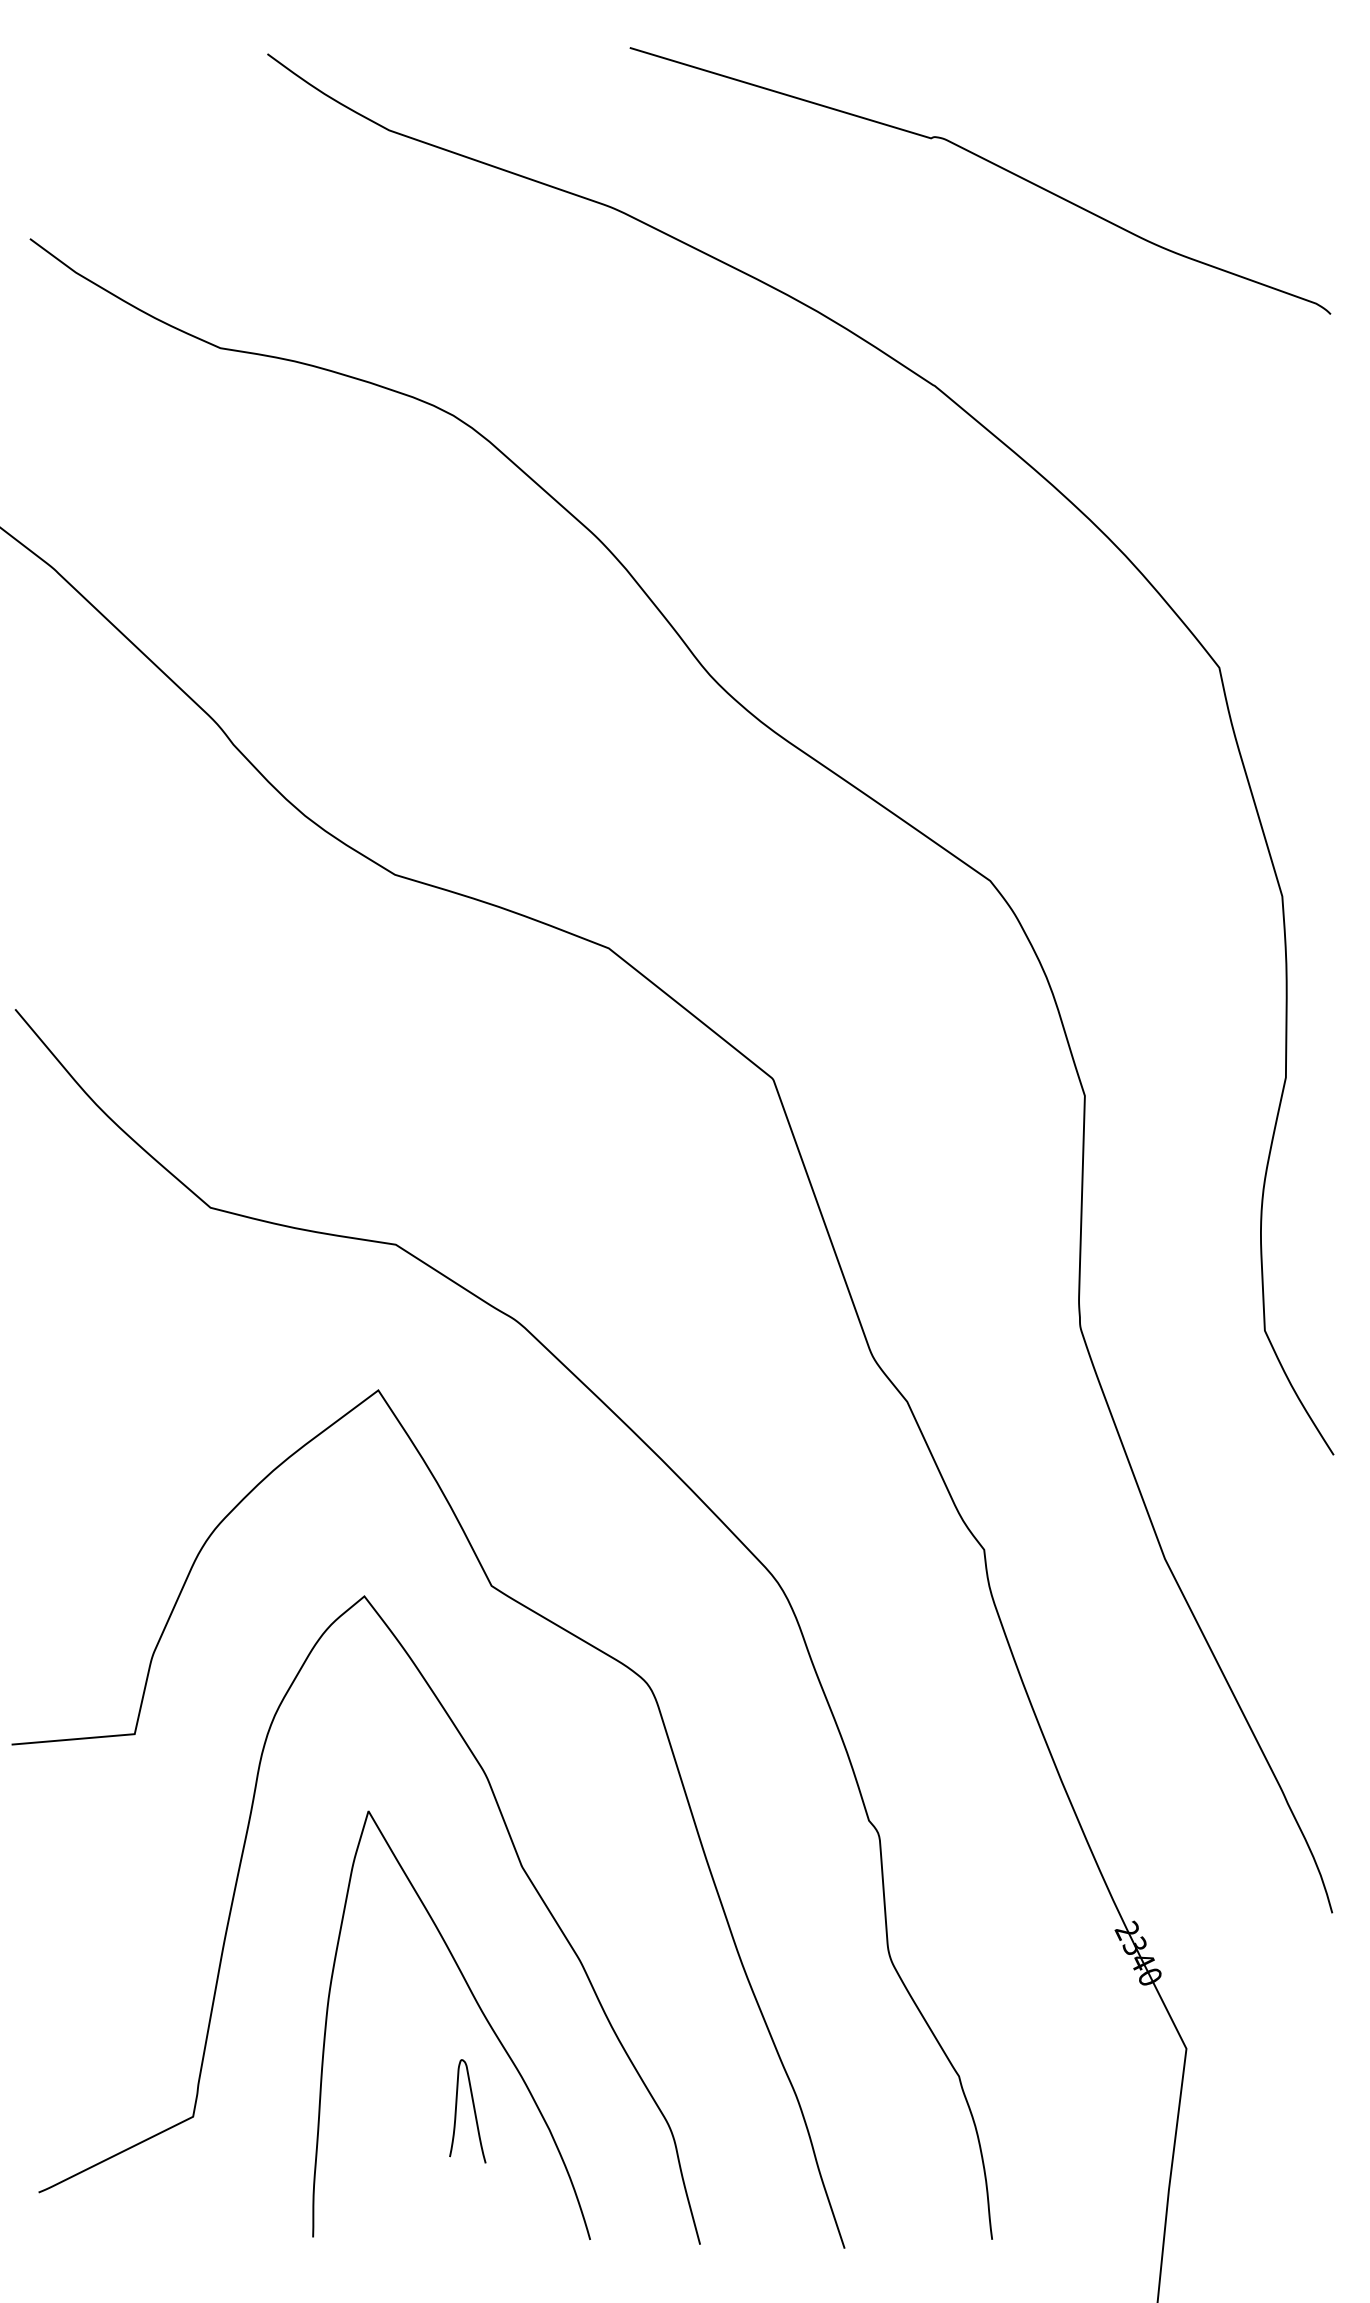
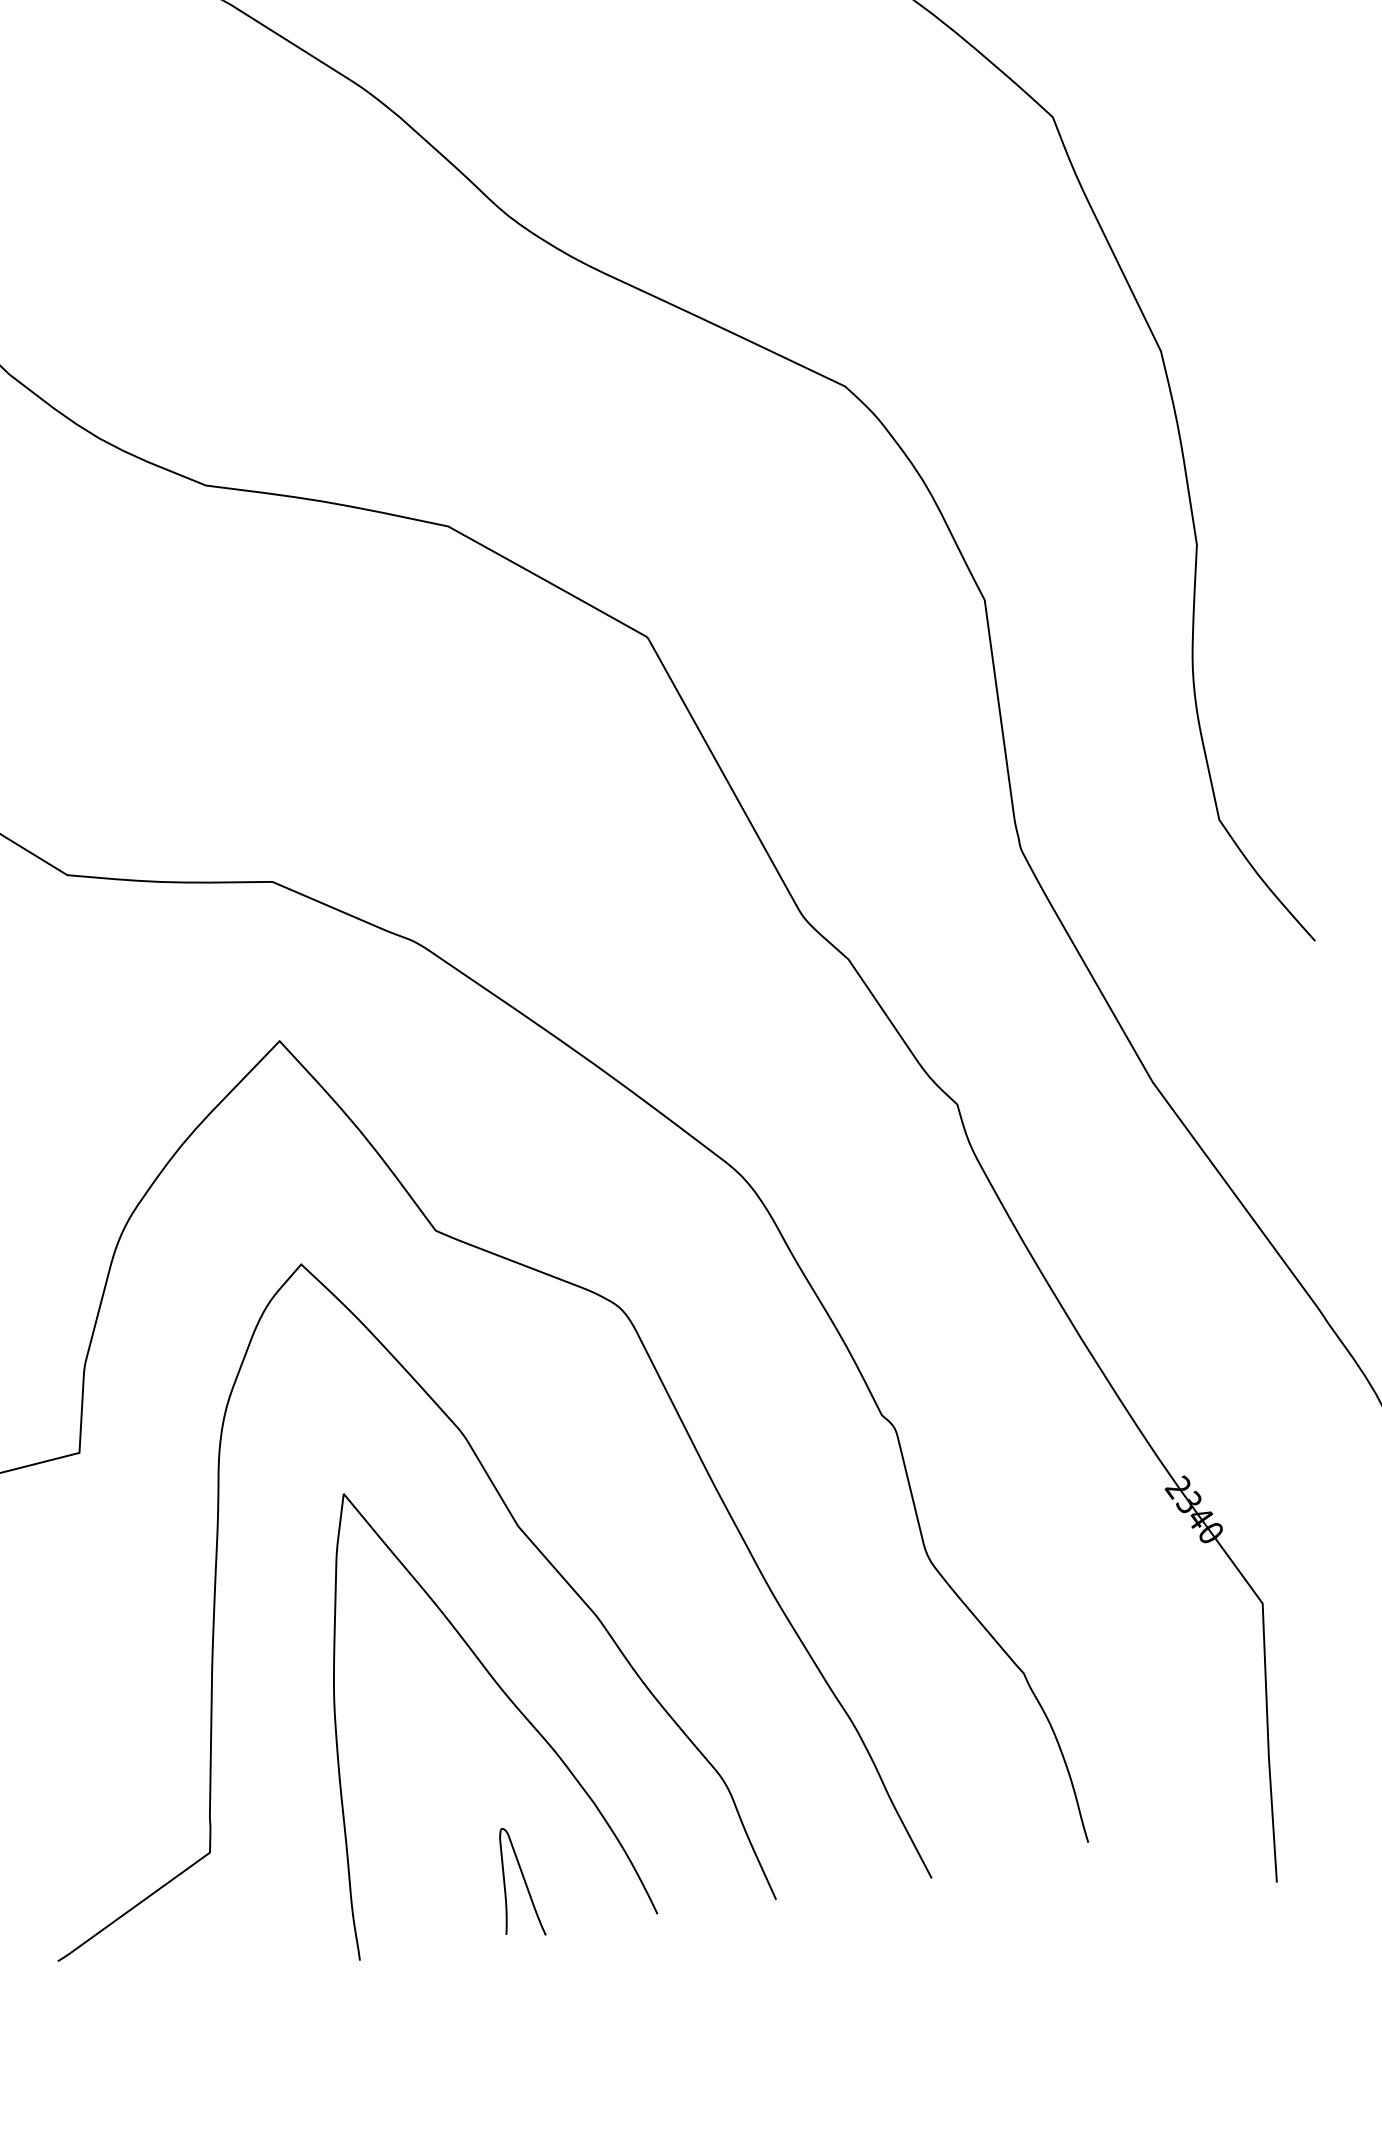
curve: (473, 2110) -> (523, 1880), moved

